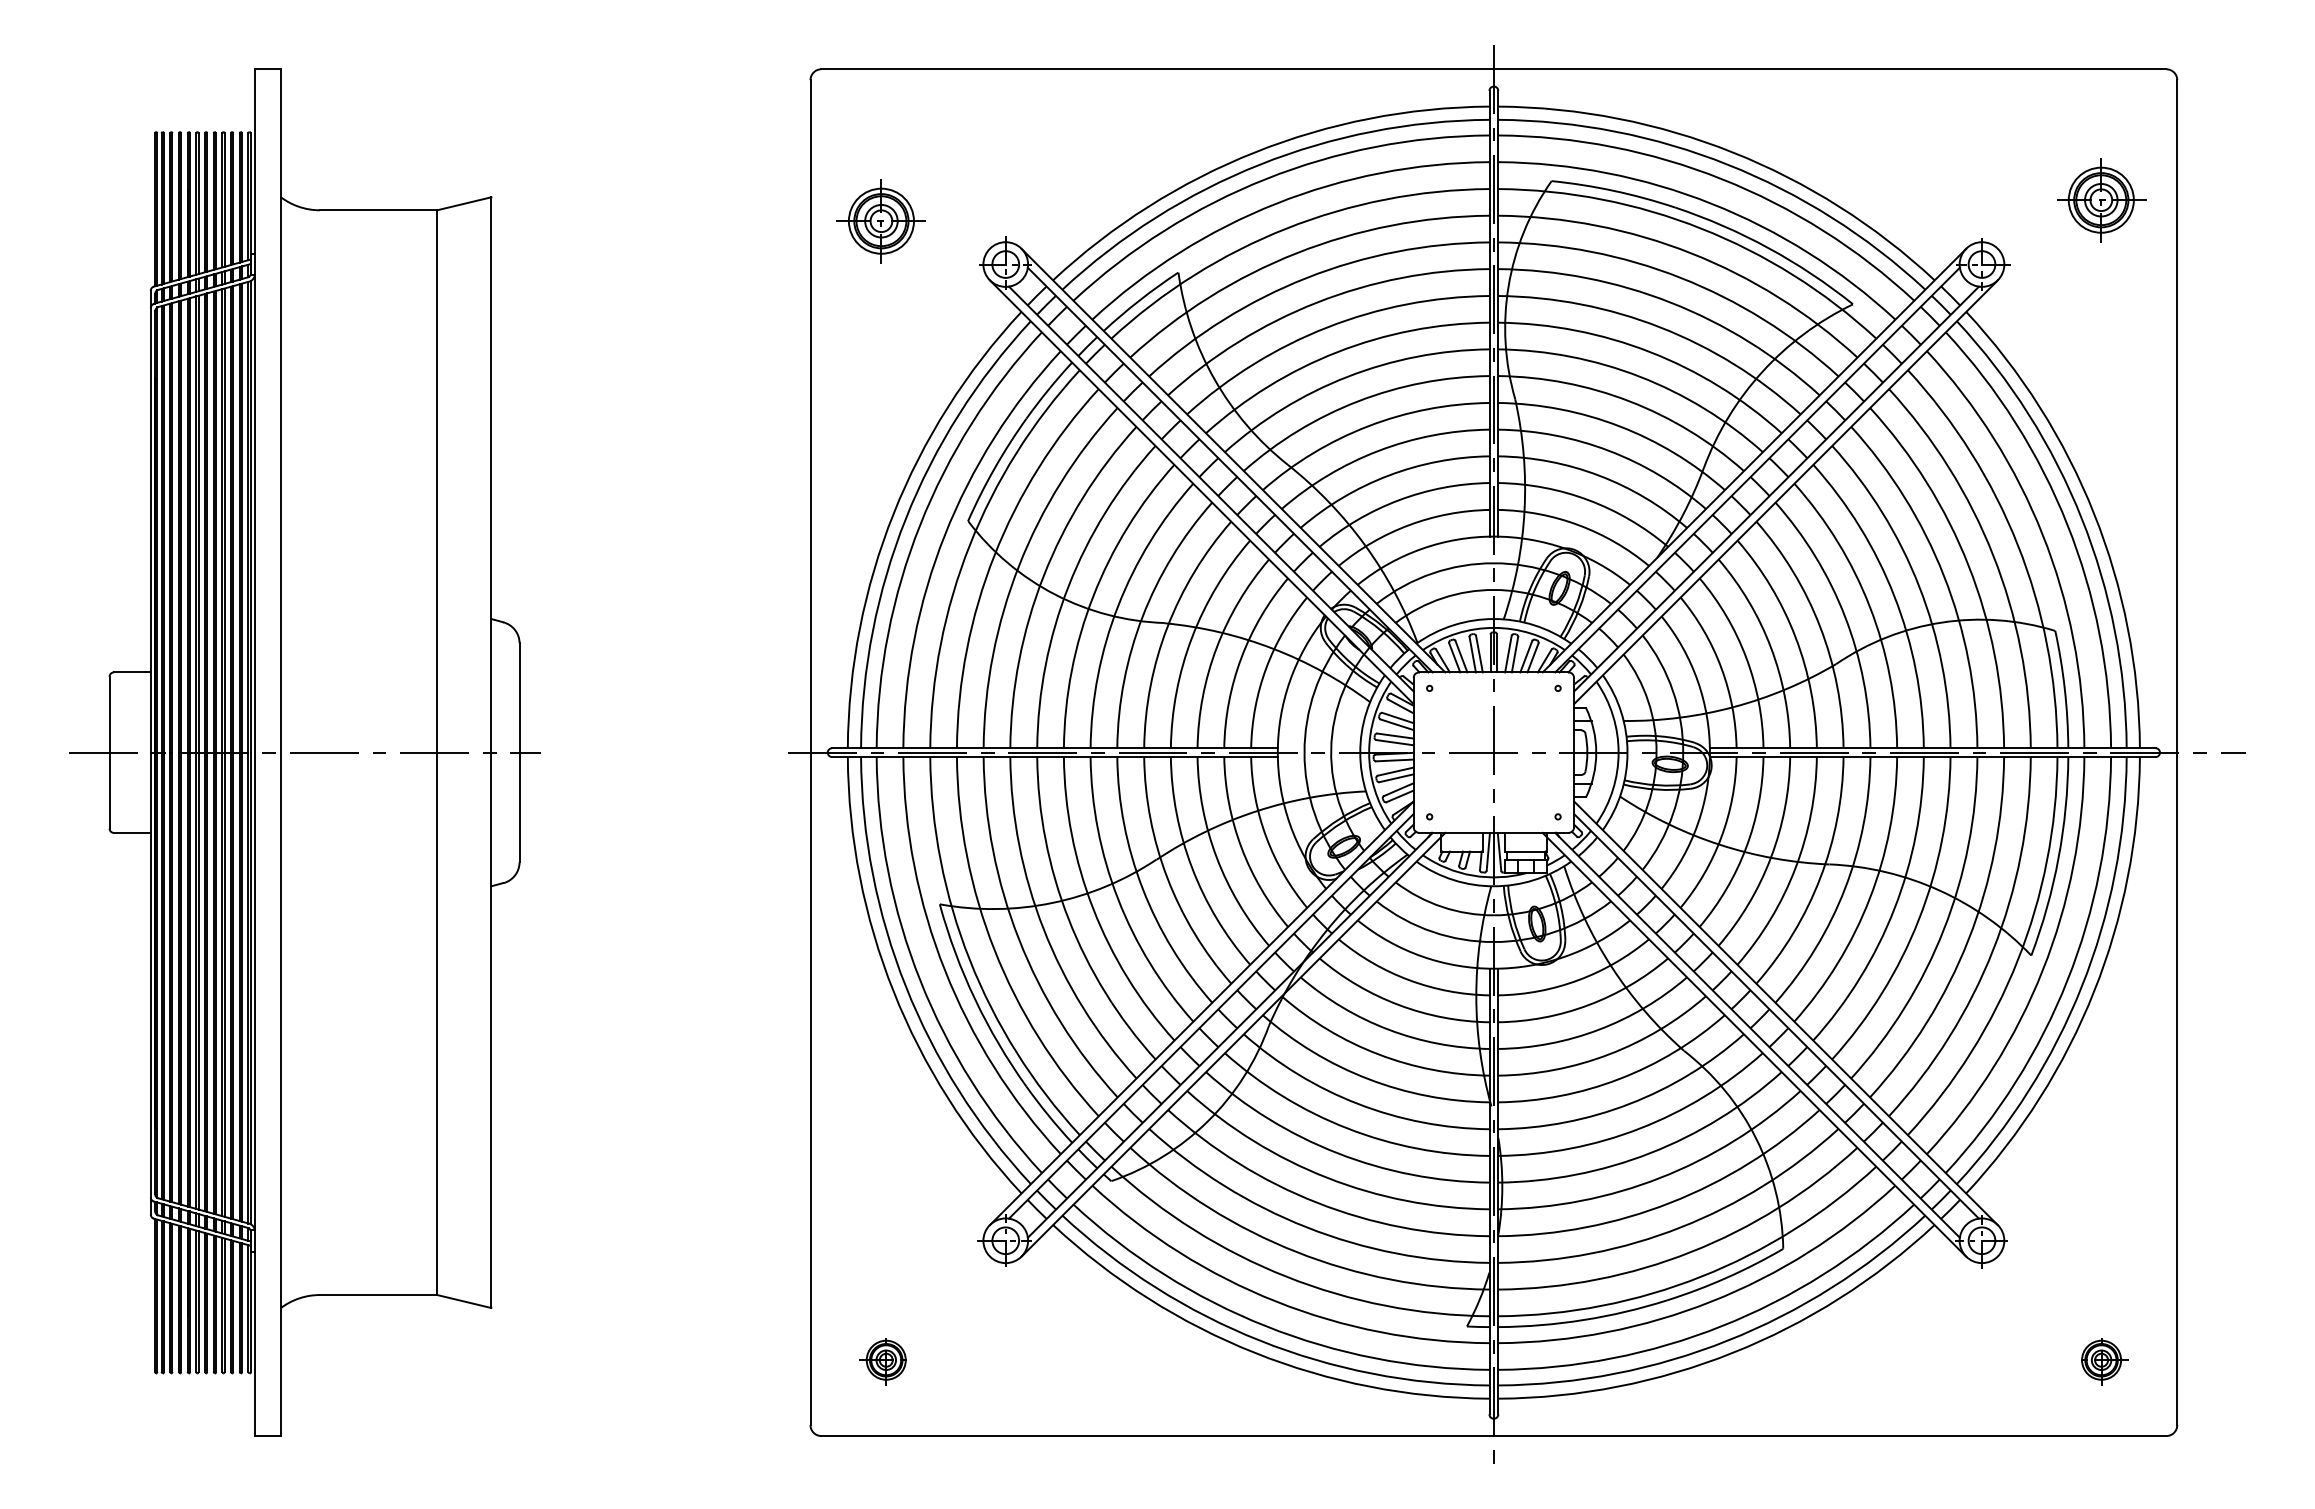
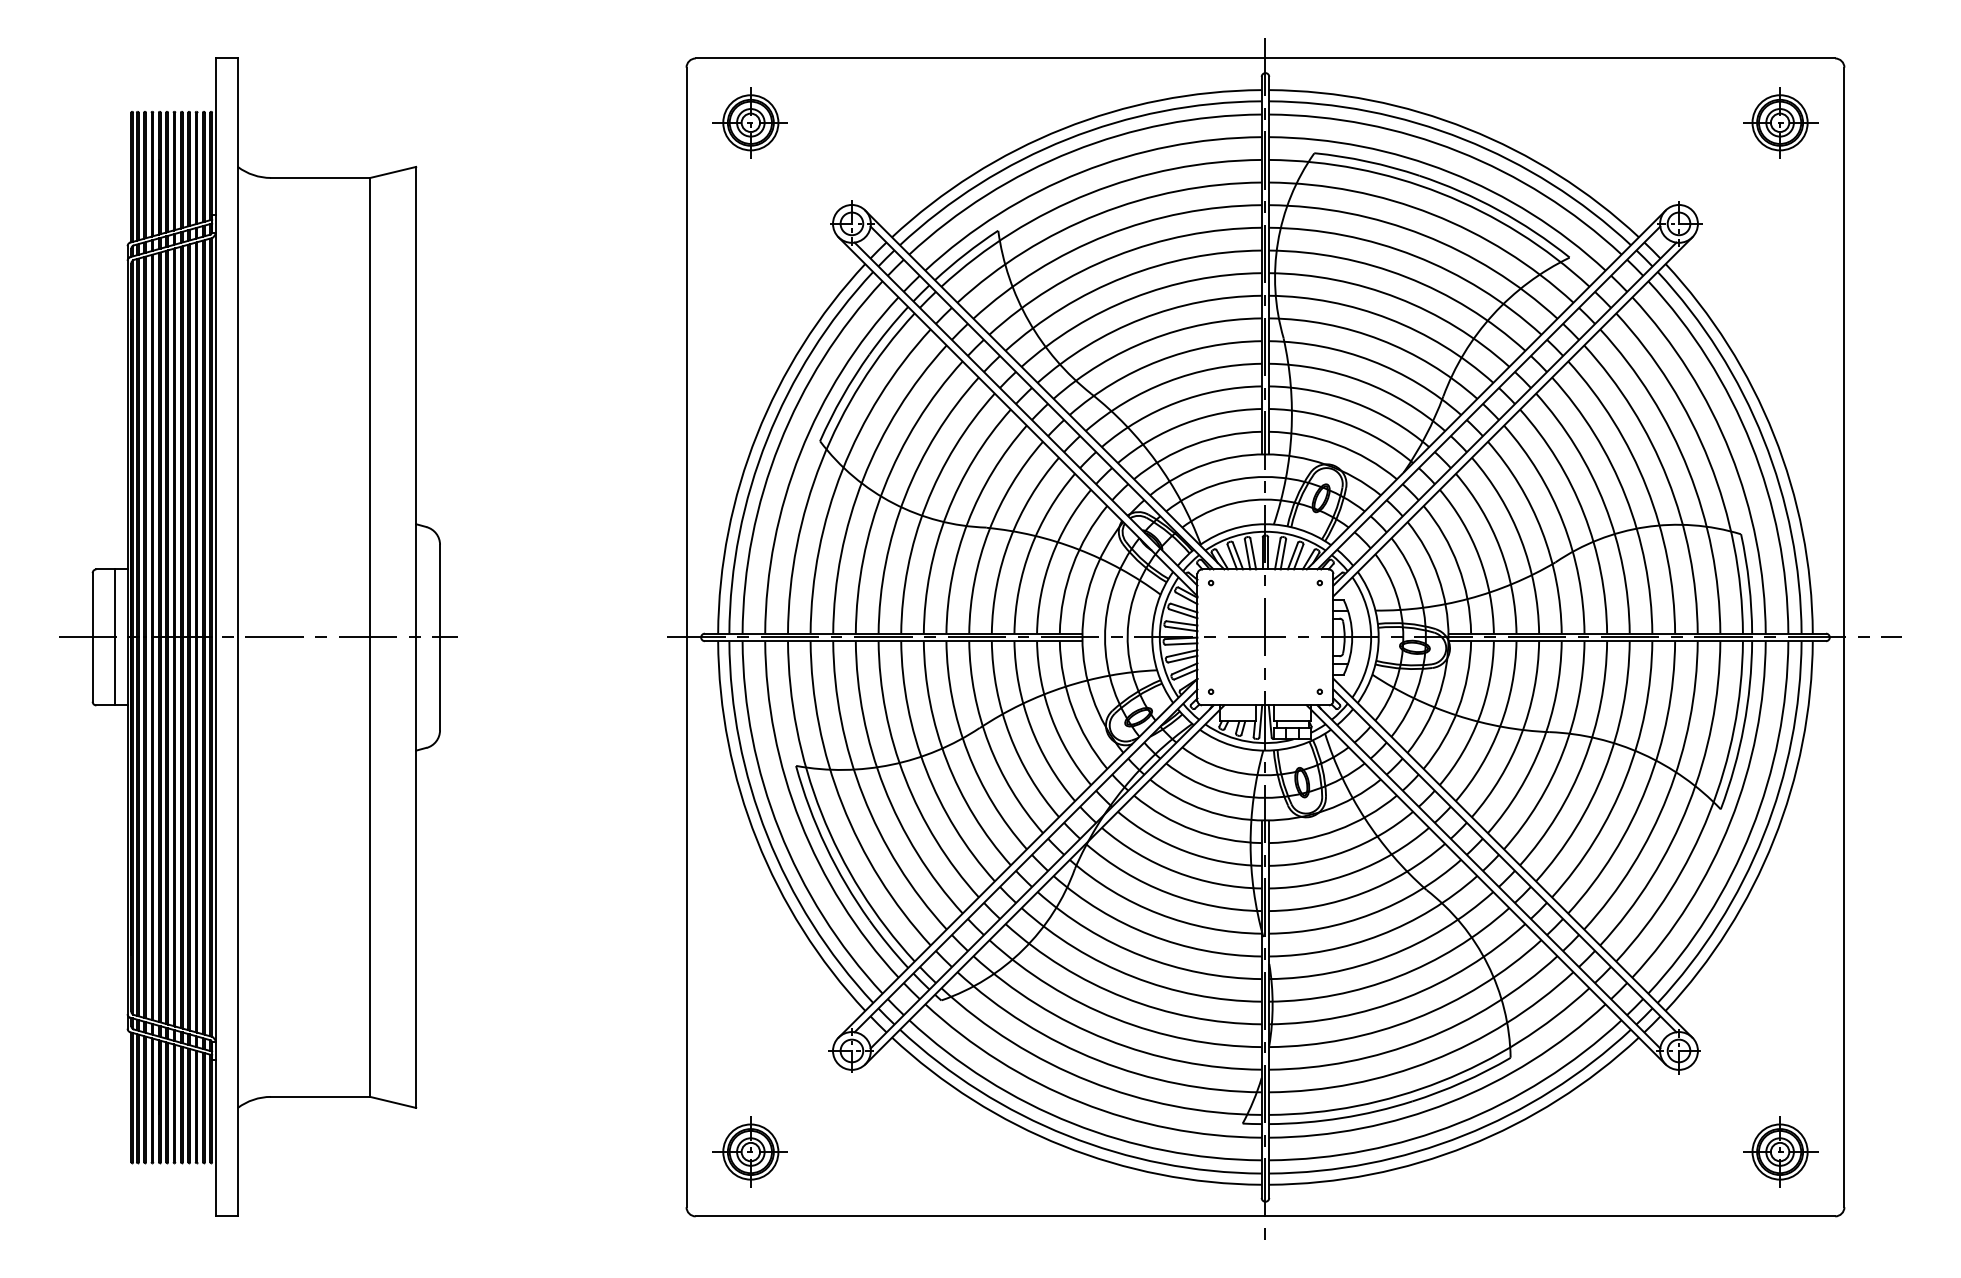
part: (2101, 200) -> (1780, 123), moved
part: (880, 221) -> (750, 123), moved
line: (135, 752) -> (114, 637), added
part: (885, 1360) -> (750, 1152), size x1.67
part: (2101, 1360) -> (1780, 1152), size x1.67

